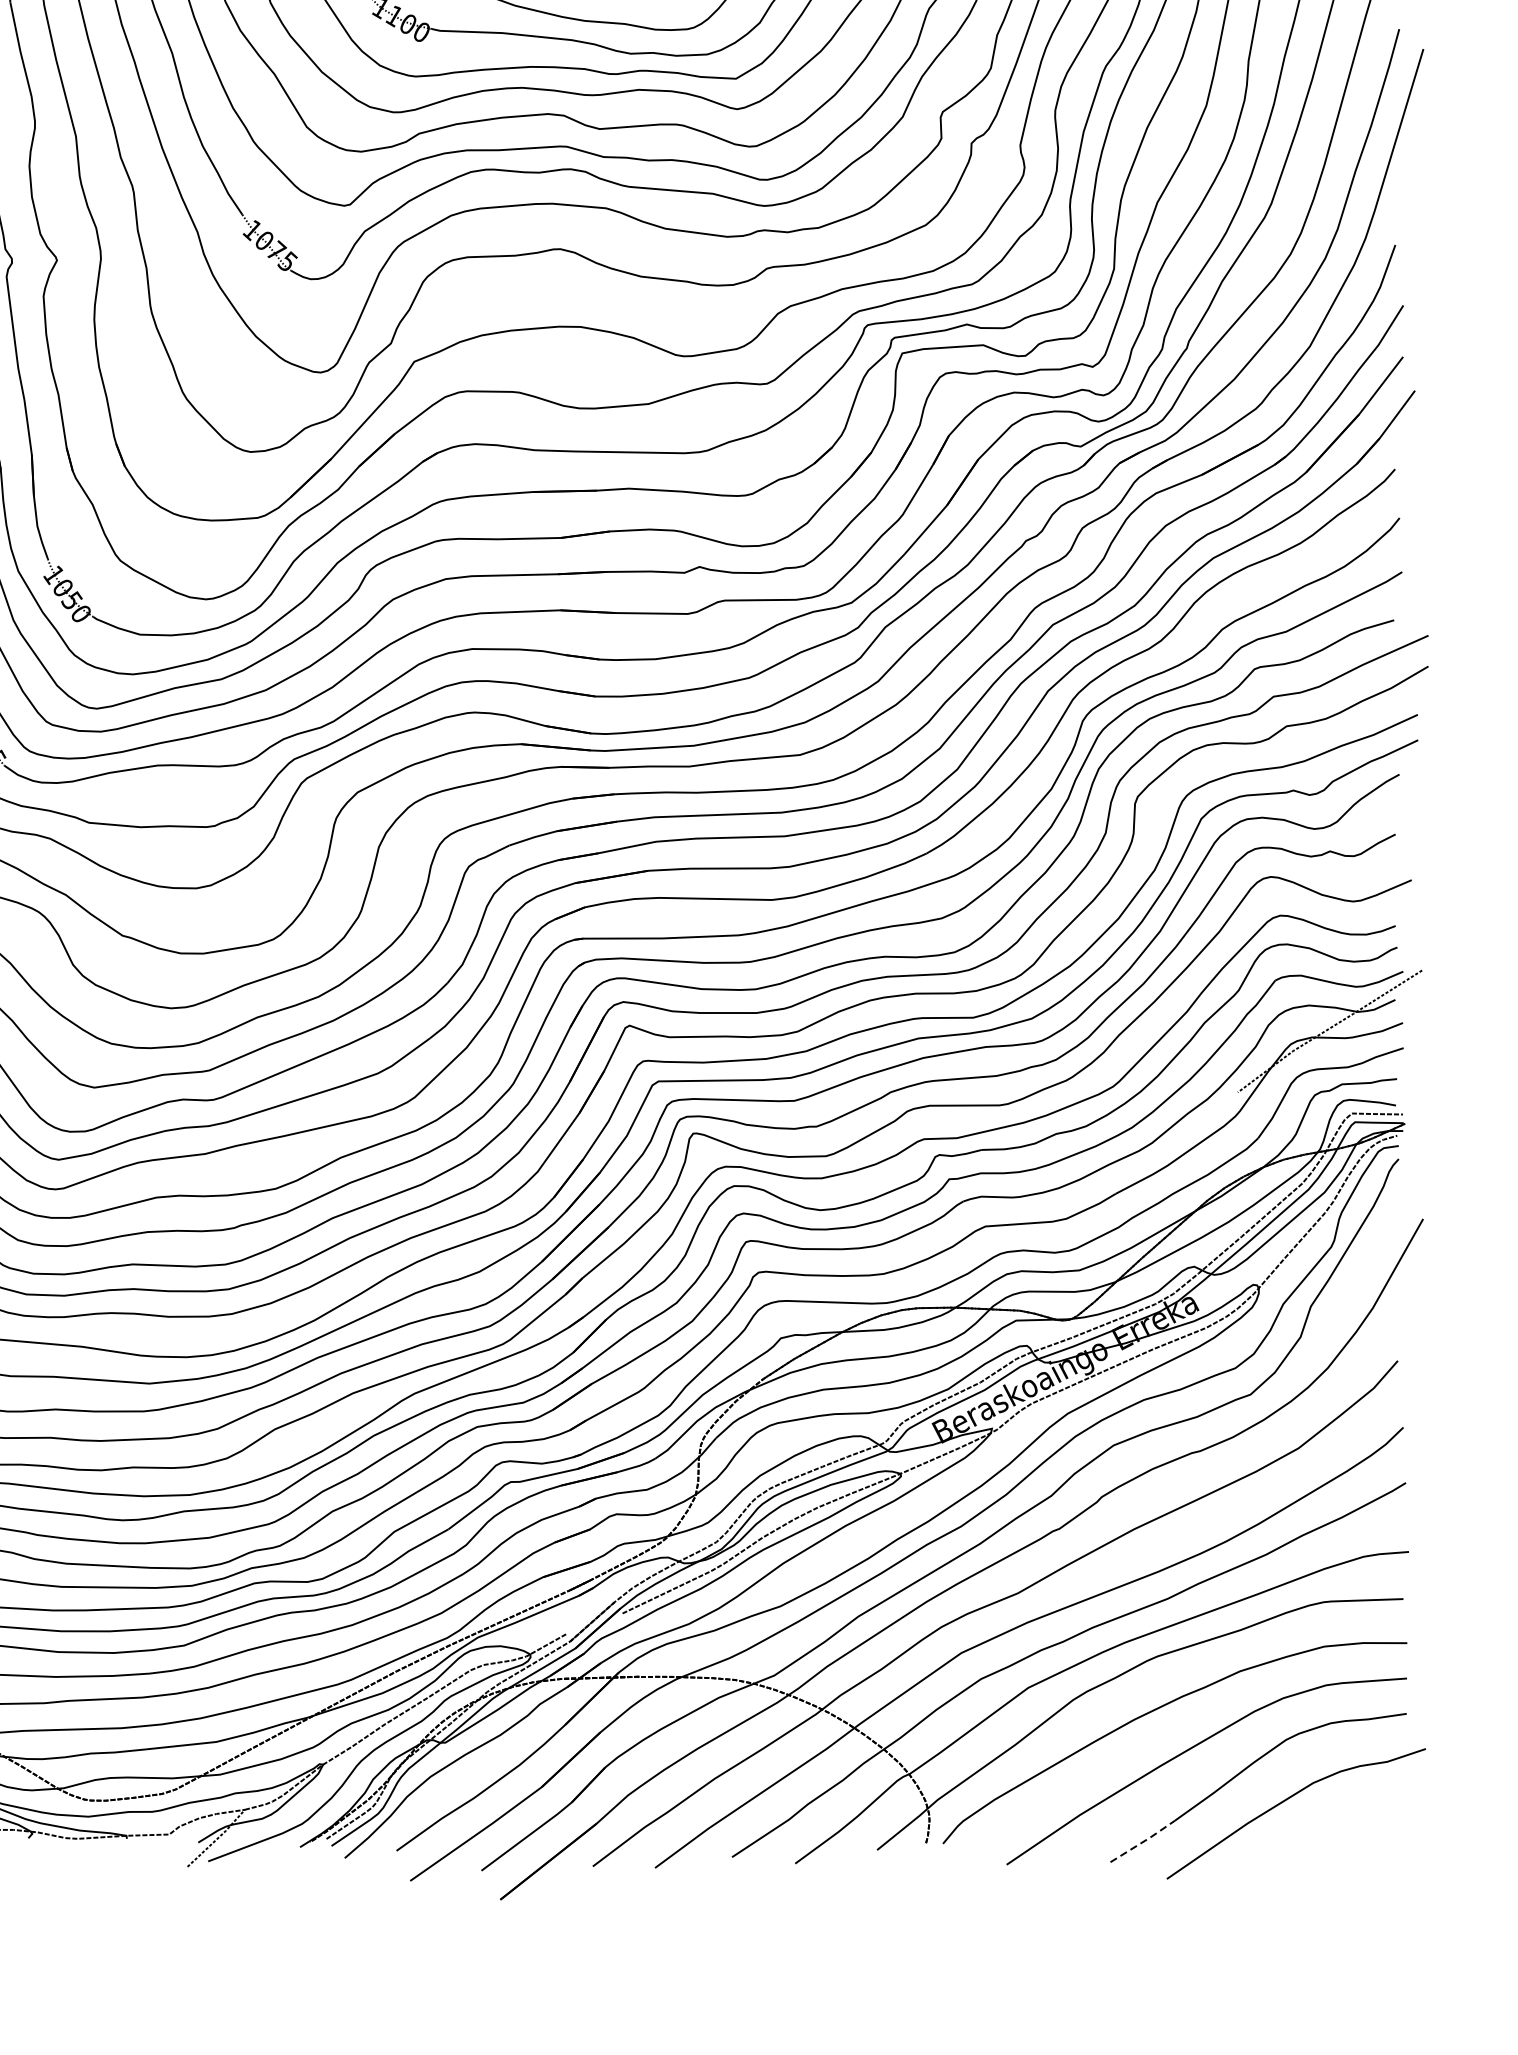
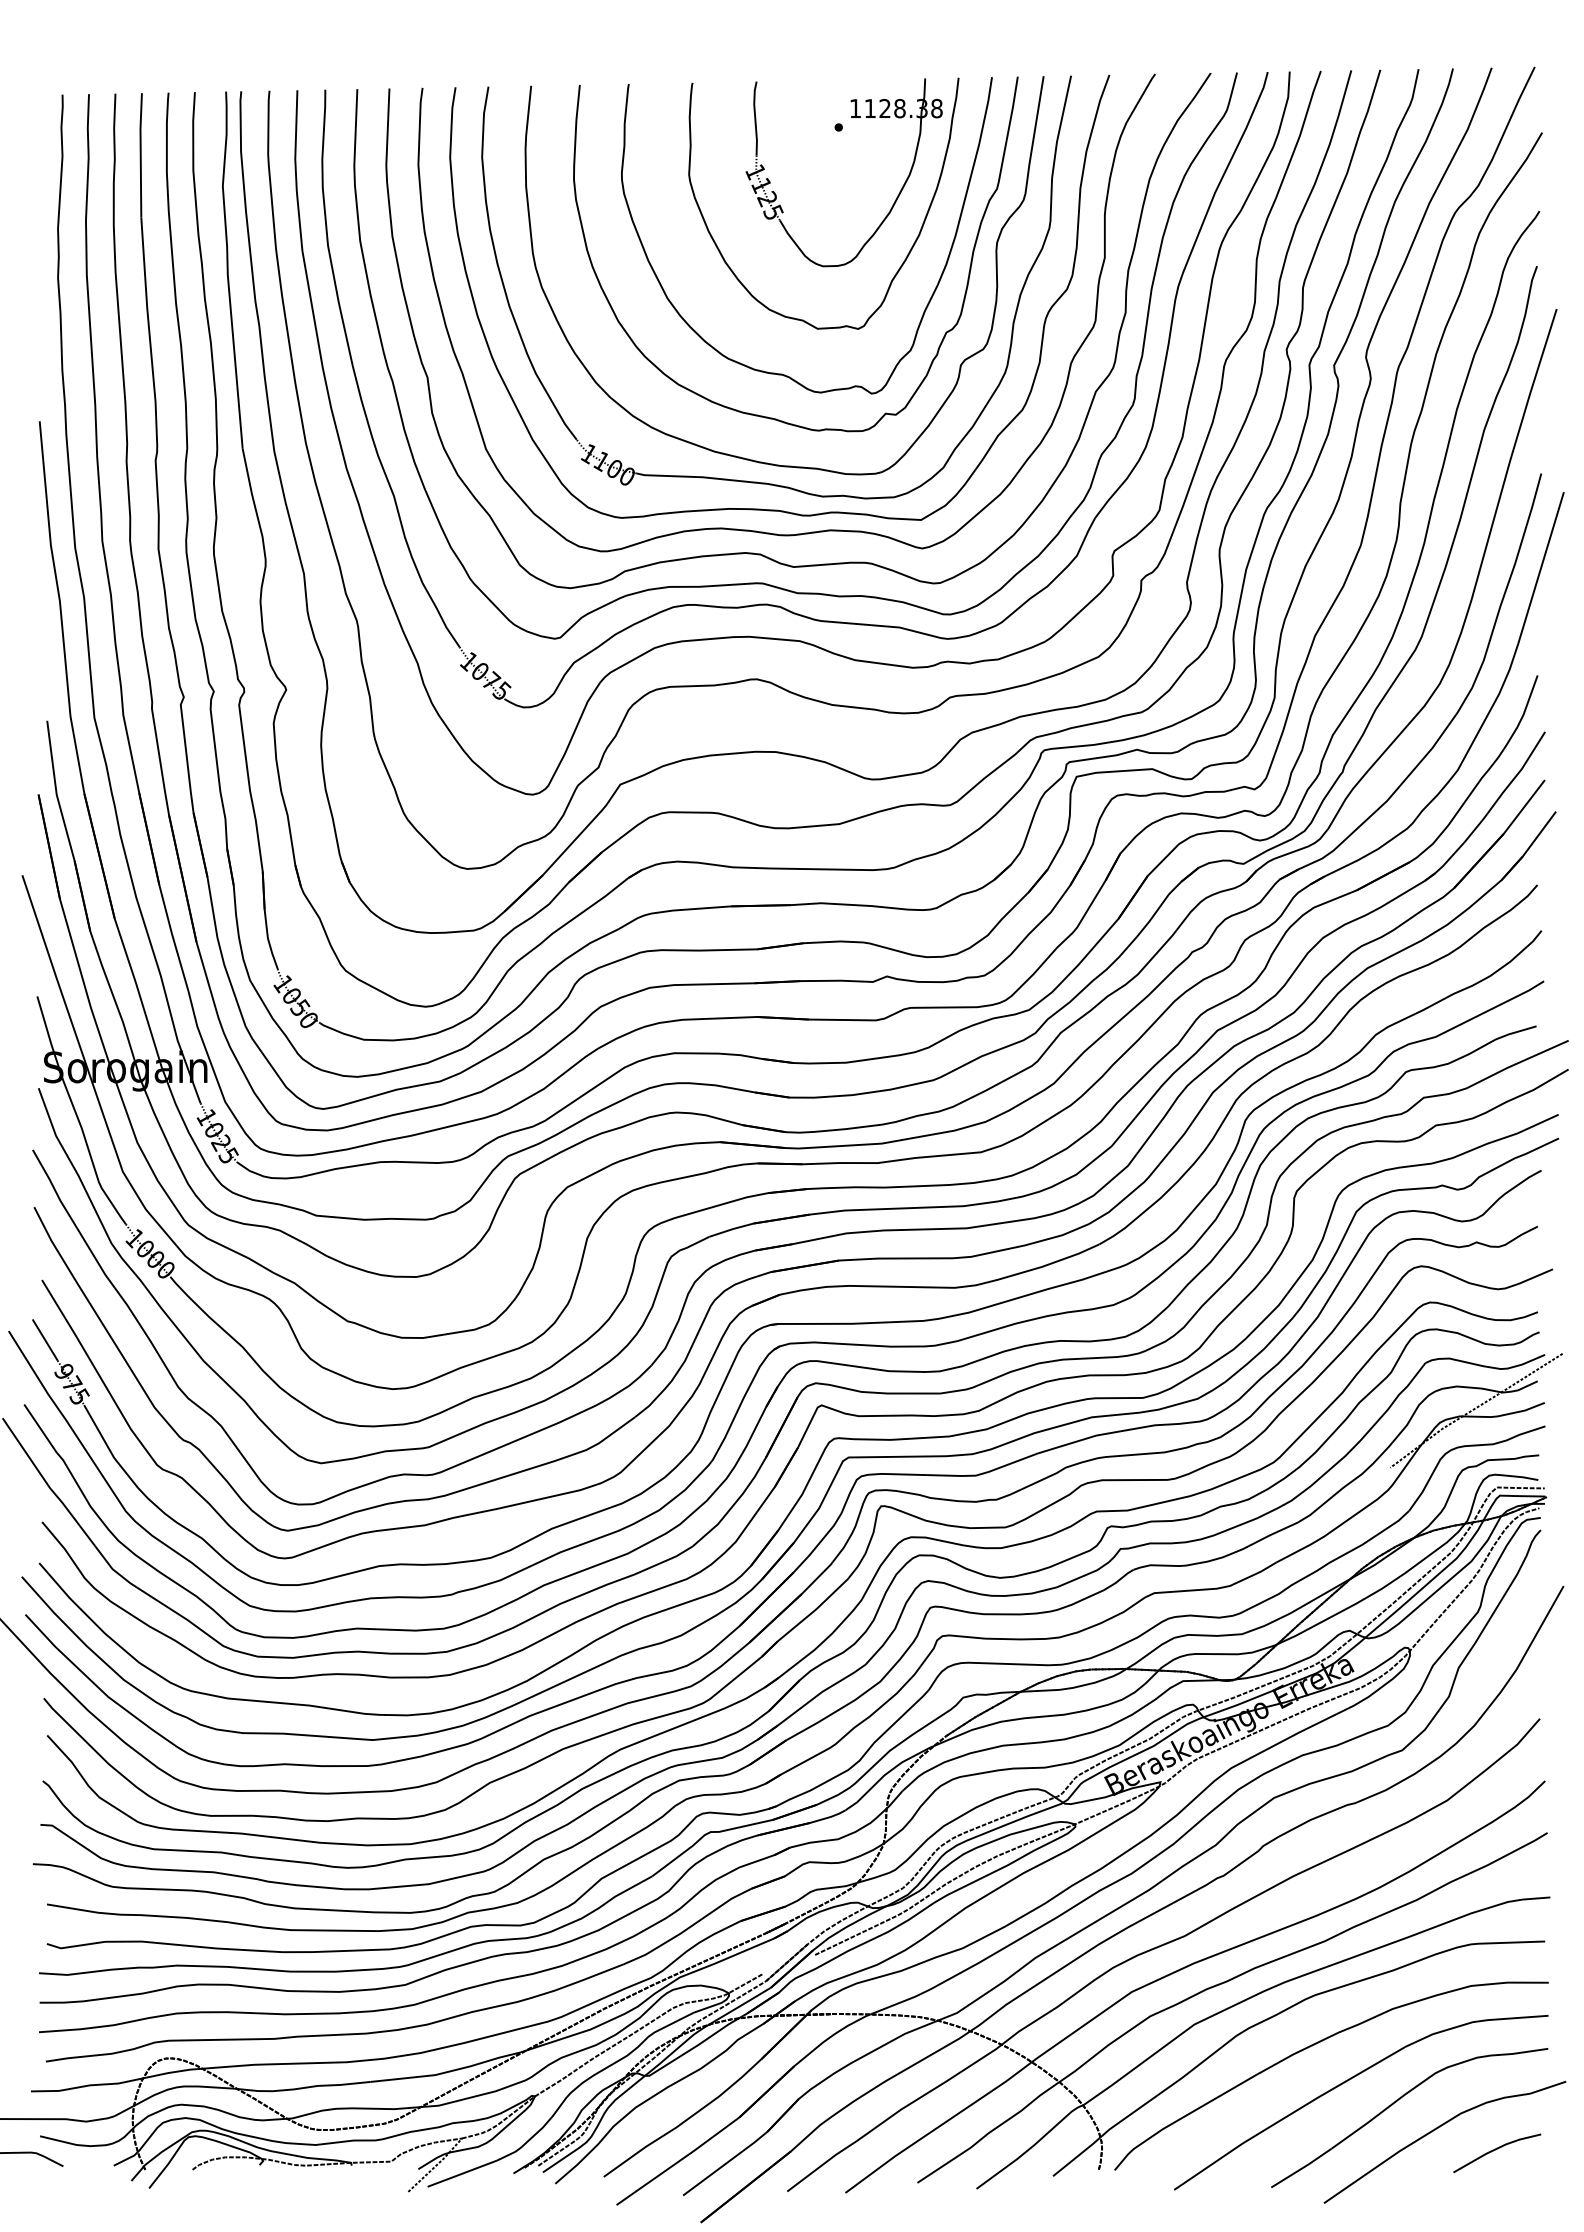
line: (1350, 1822) -> (1495, 2150), added
line: (1143, 1841) -> (1302, 2168), dashed -> solid

